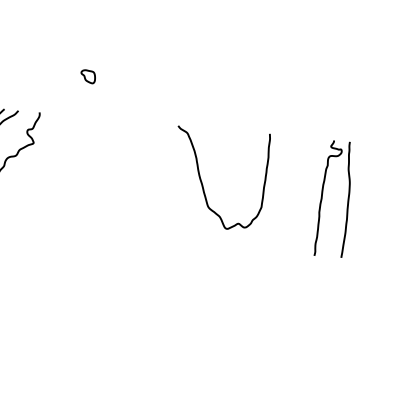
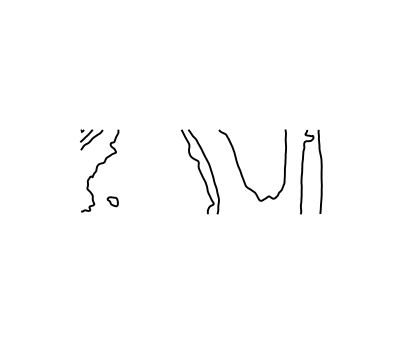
part: (87, 76) -> (112, 201), moved
part: (147, 180) -> (200, 171), added
part: (323, 197) -> (303, 171), moved

